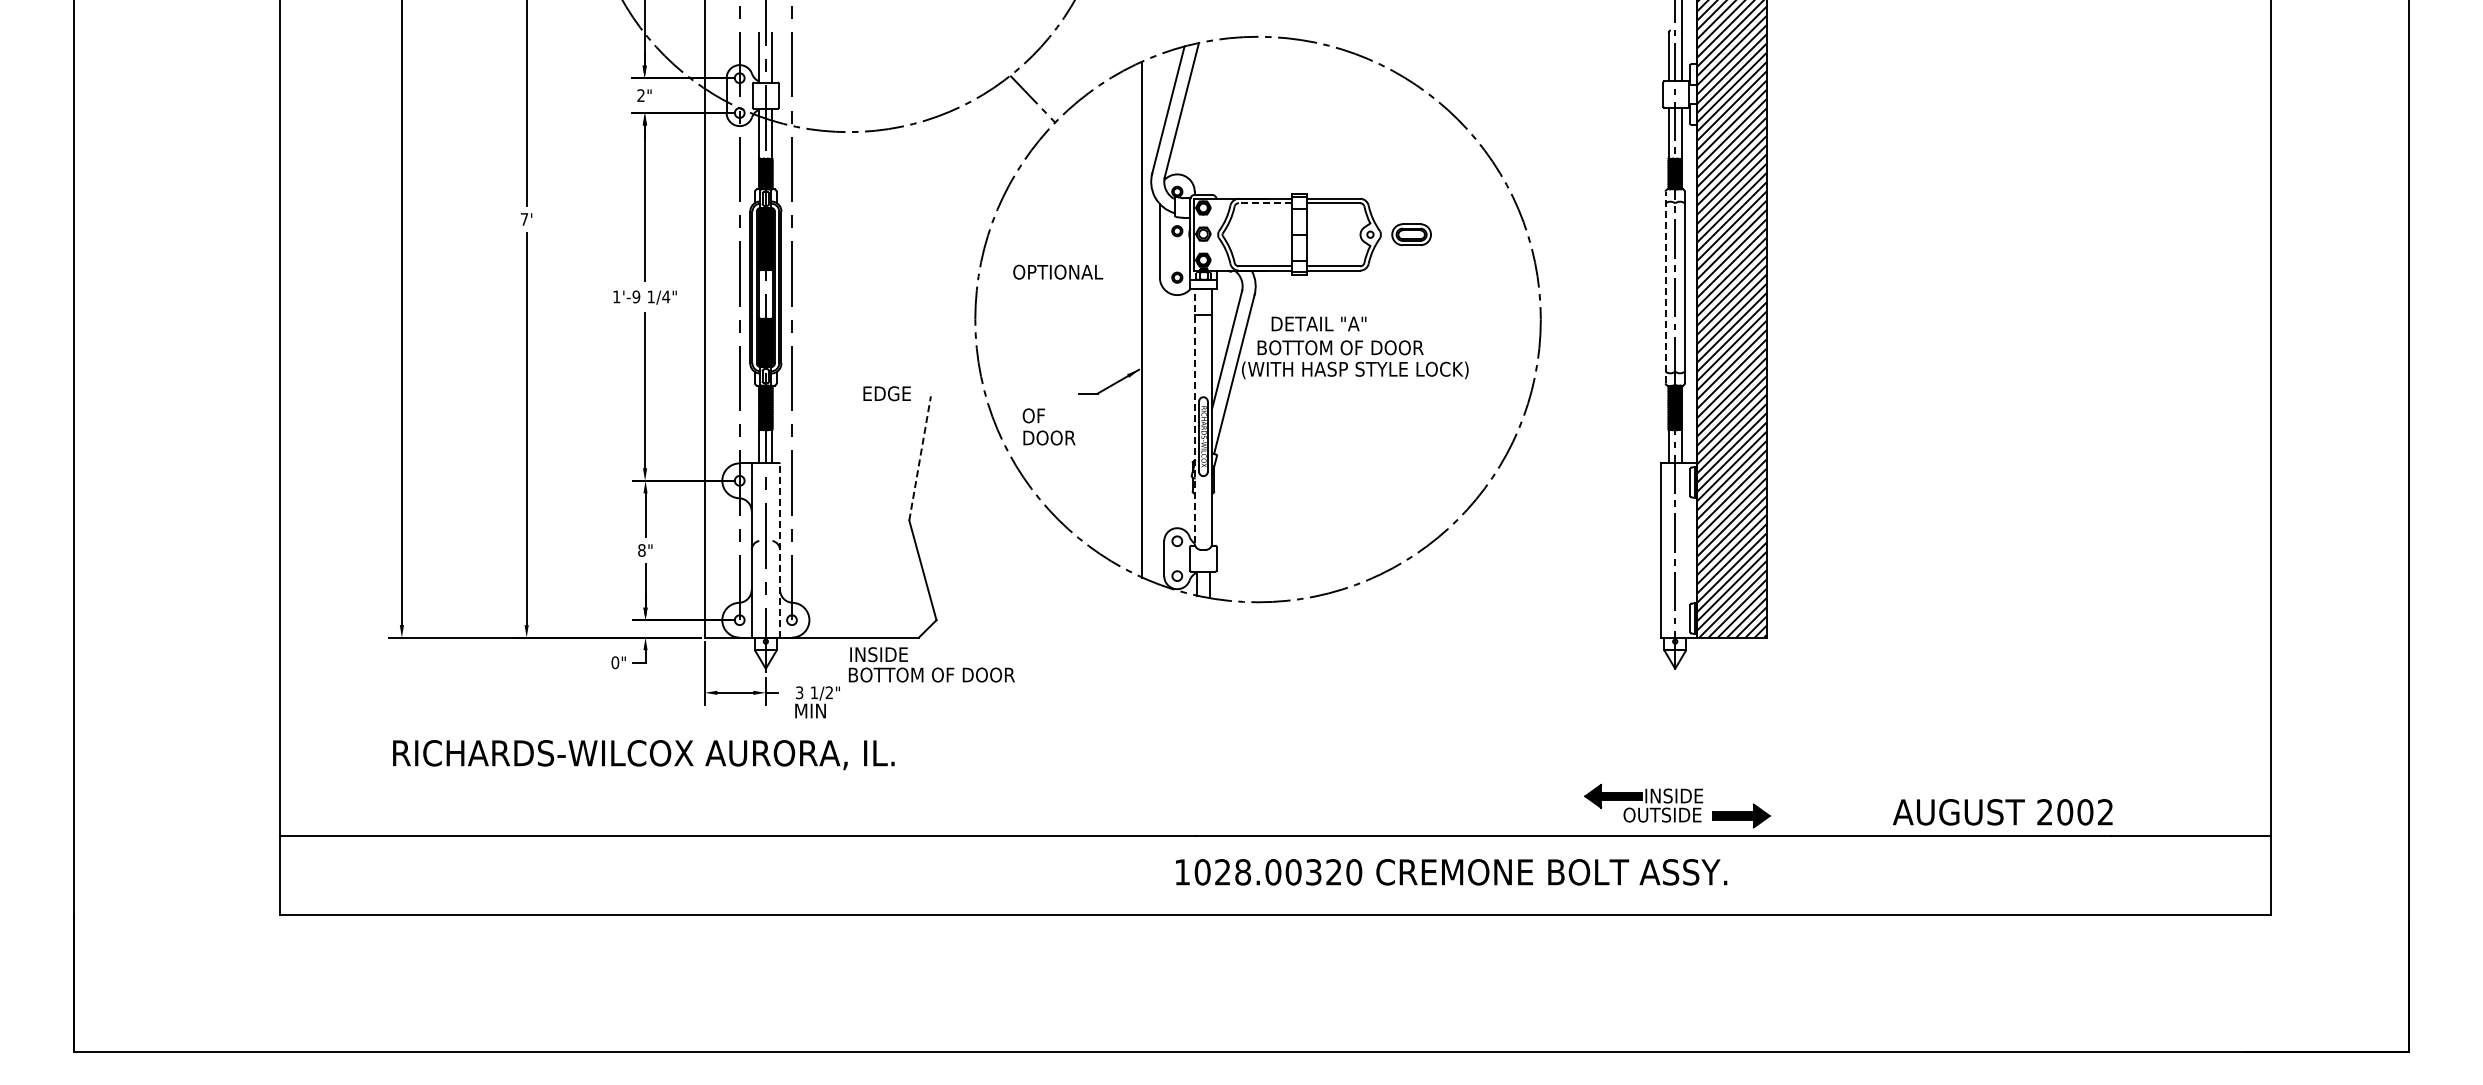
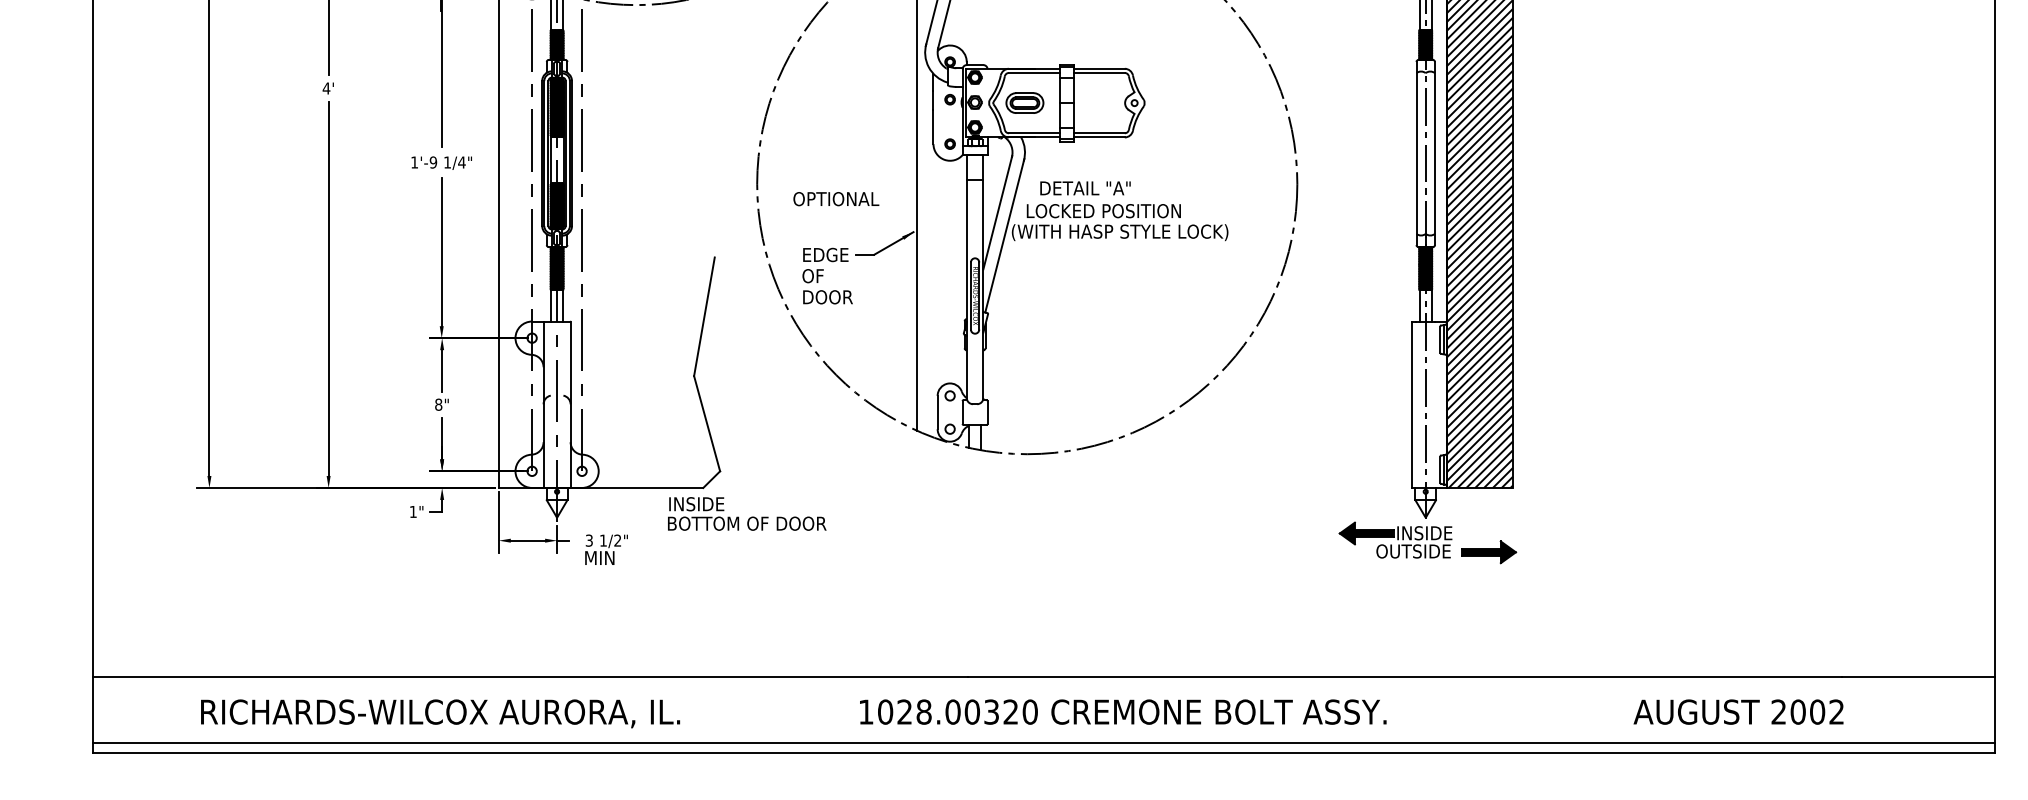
line: (1265, 203) -> (1034, 73), dashed -> solid
text: (524, 219) -> (326, 88), 7' -> 4'
part: (1411, 234) -> (1024, 102), moved
text: (1058, 271) -> (836, 198), moved
line: (1665, 287) -> (1416, 153), dashed -> solid
text: (1341, 347) -> (1106, 210), BOTTOM OF DOOR -> LOCKED POSITION
text: (886, 393) -> (825, 254), moved
line: (1194, 415) -> (966, 275), dashed -> solid
line: (920, 457) -> (704, 315), dashed -> solid
line: (780, 550) -> (571, 404), dashed -> solid
text: (615, 662) -> (413, 511), 0" -> 1"
text: (931, 664) -> (746, 513), moved
text: (643, 755) -> (440, 714), moved
part: (1677, 805) -> (1427, 542), moved
text: (2002, 812) -> (1738, 712), moved
text: (1451, 872) -> (1123, 712), moved
line: (1275, 904) -> (1043, 742), added

